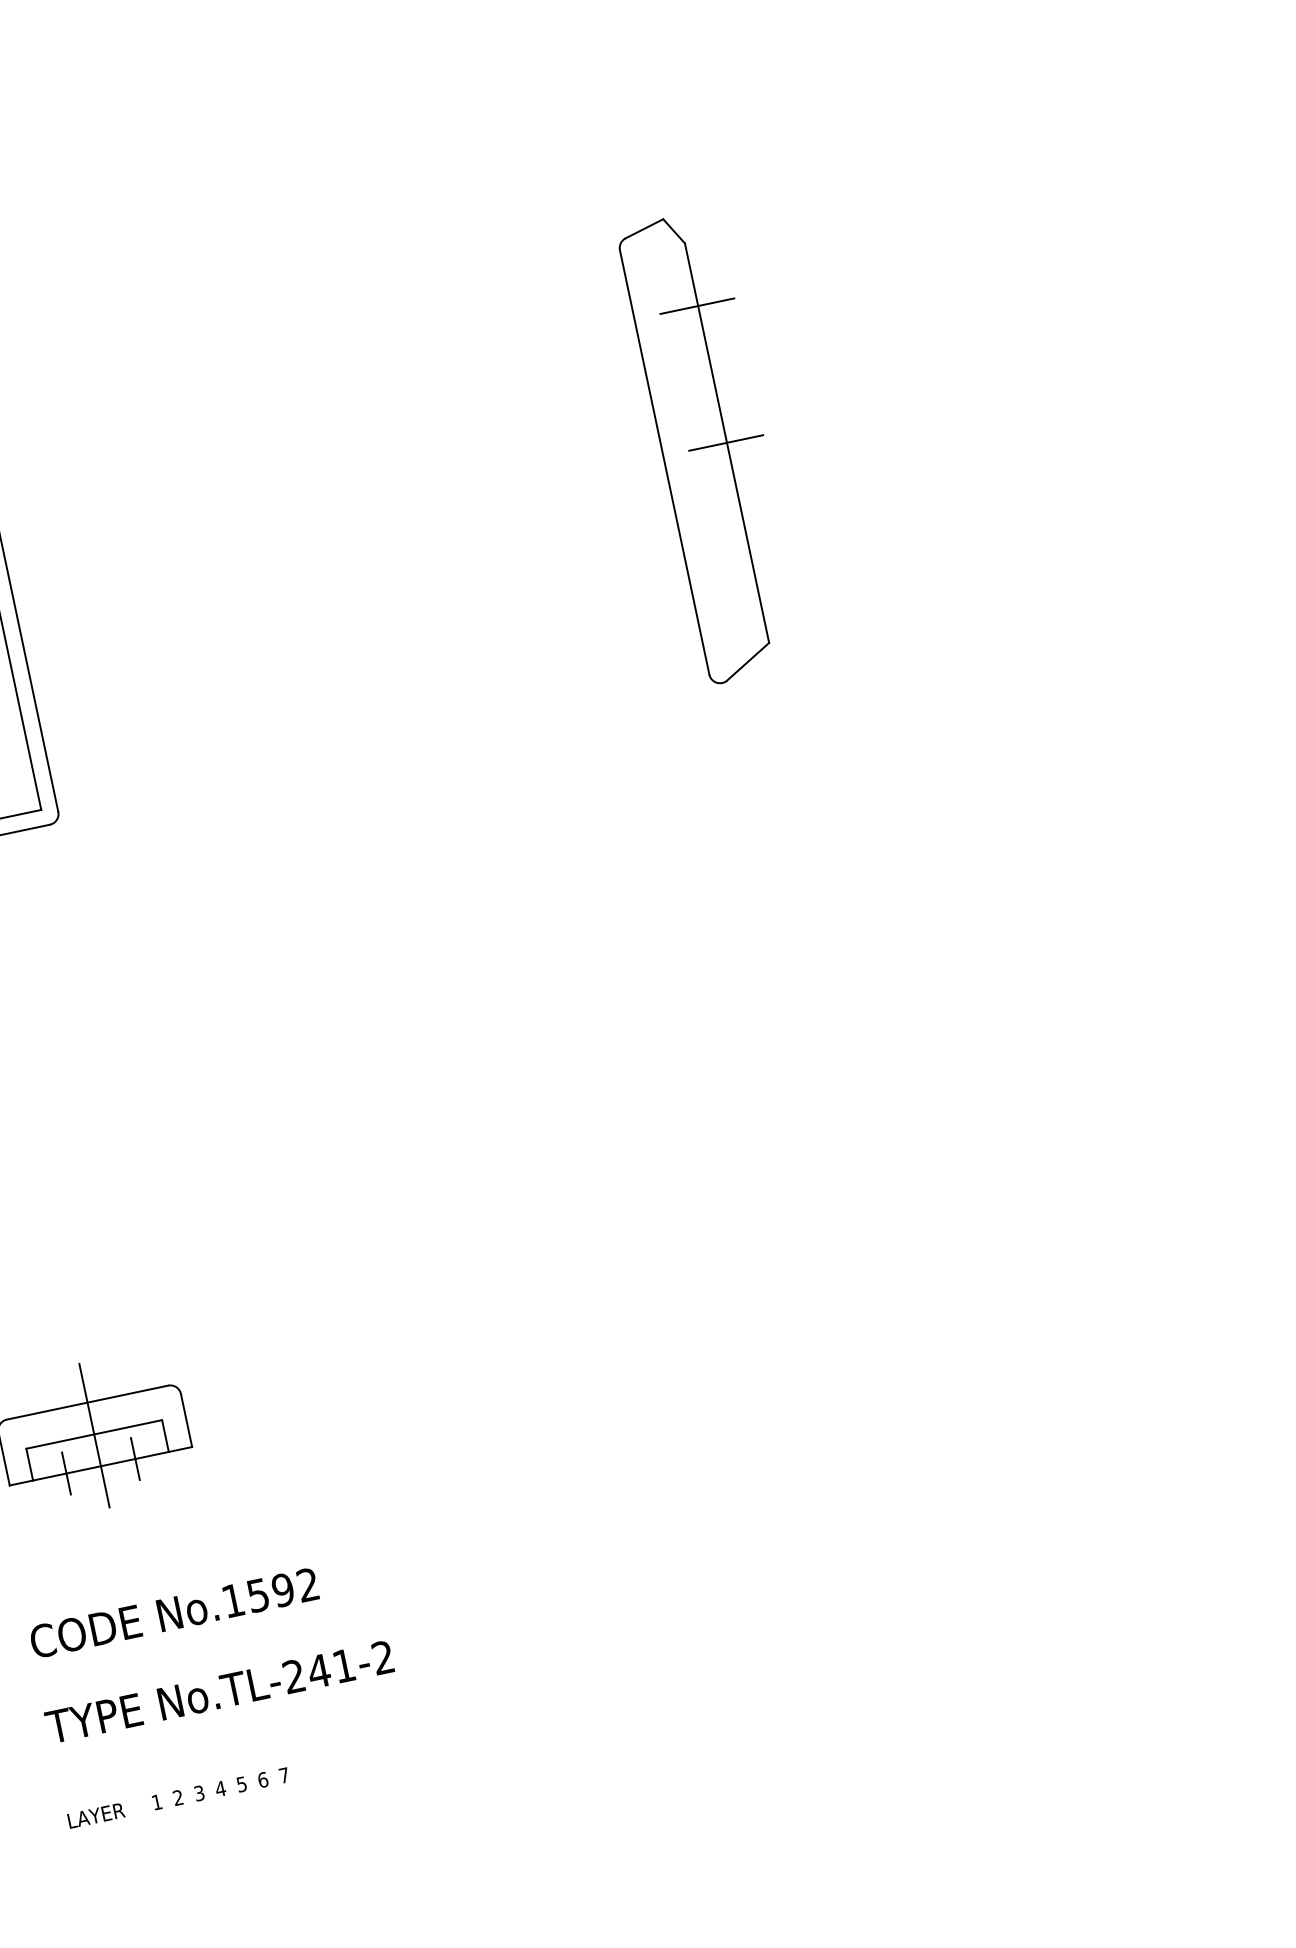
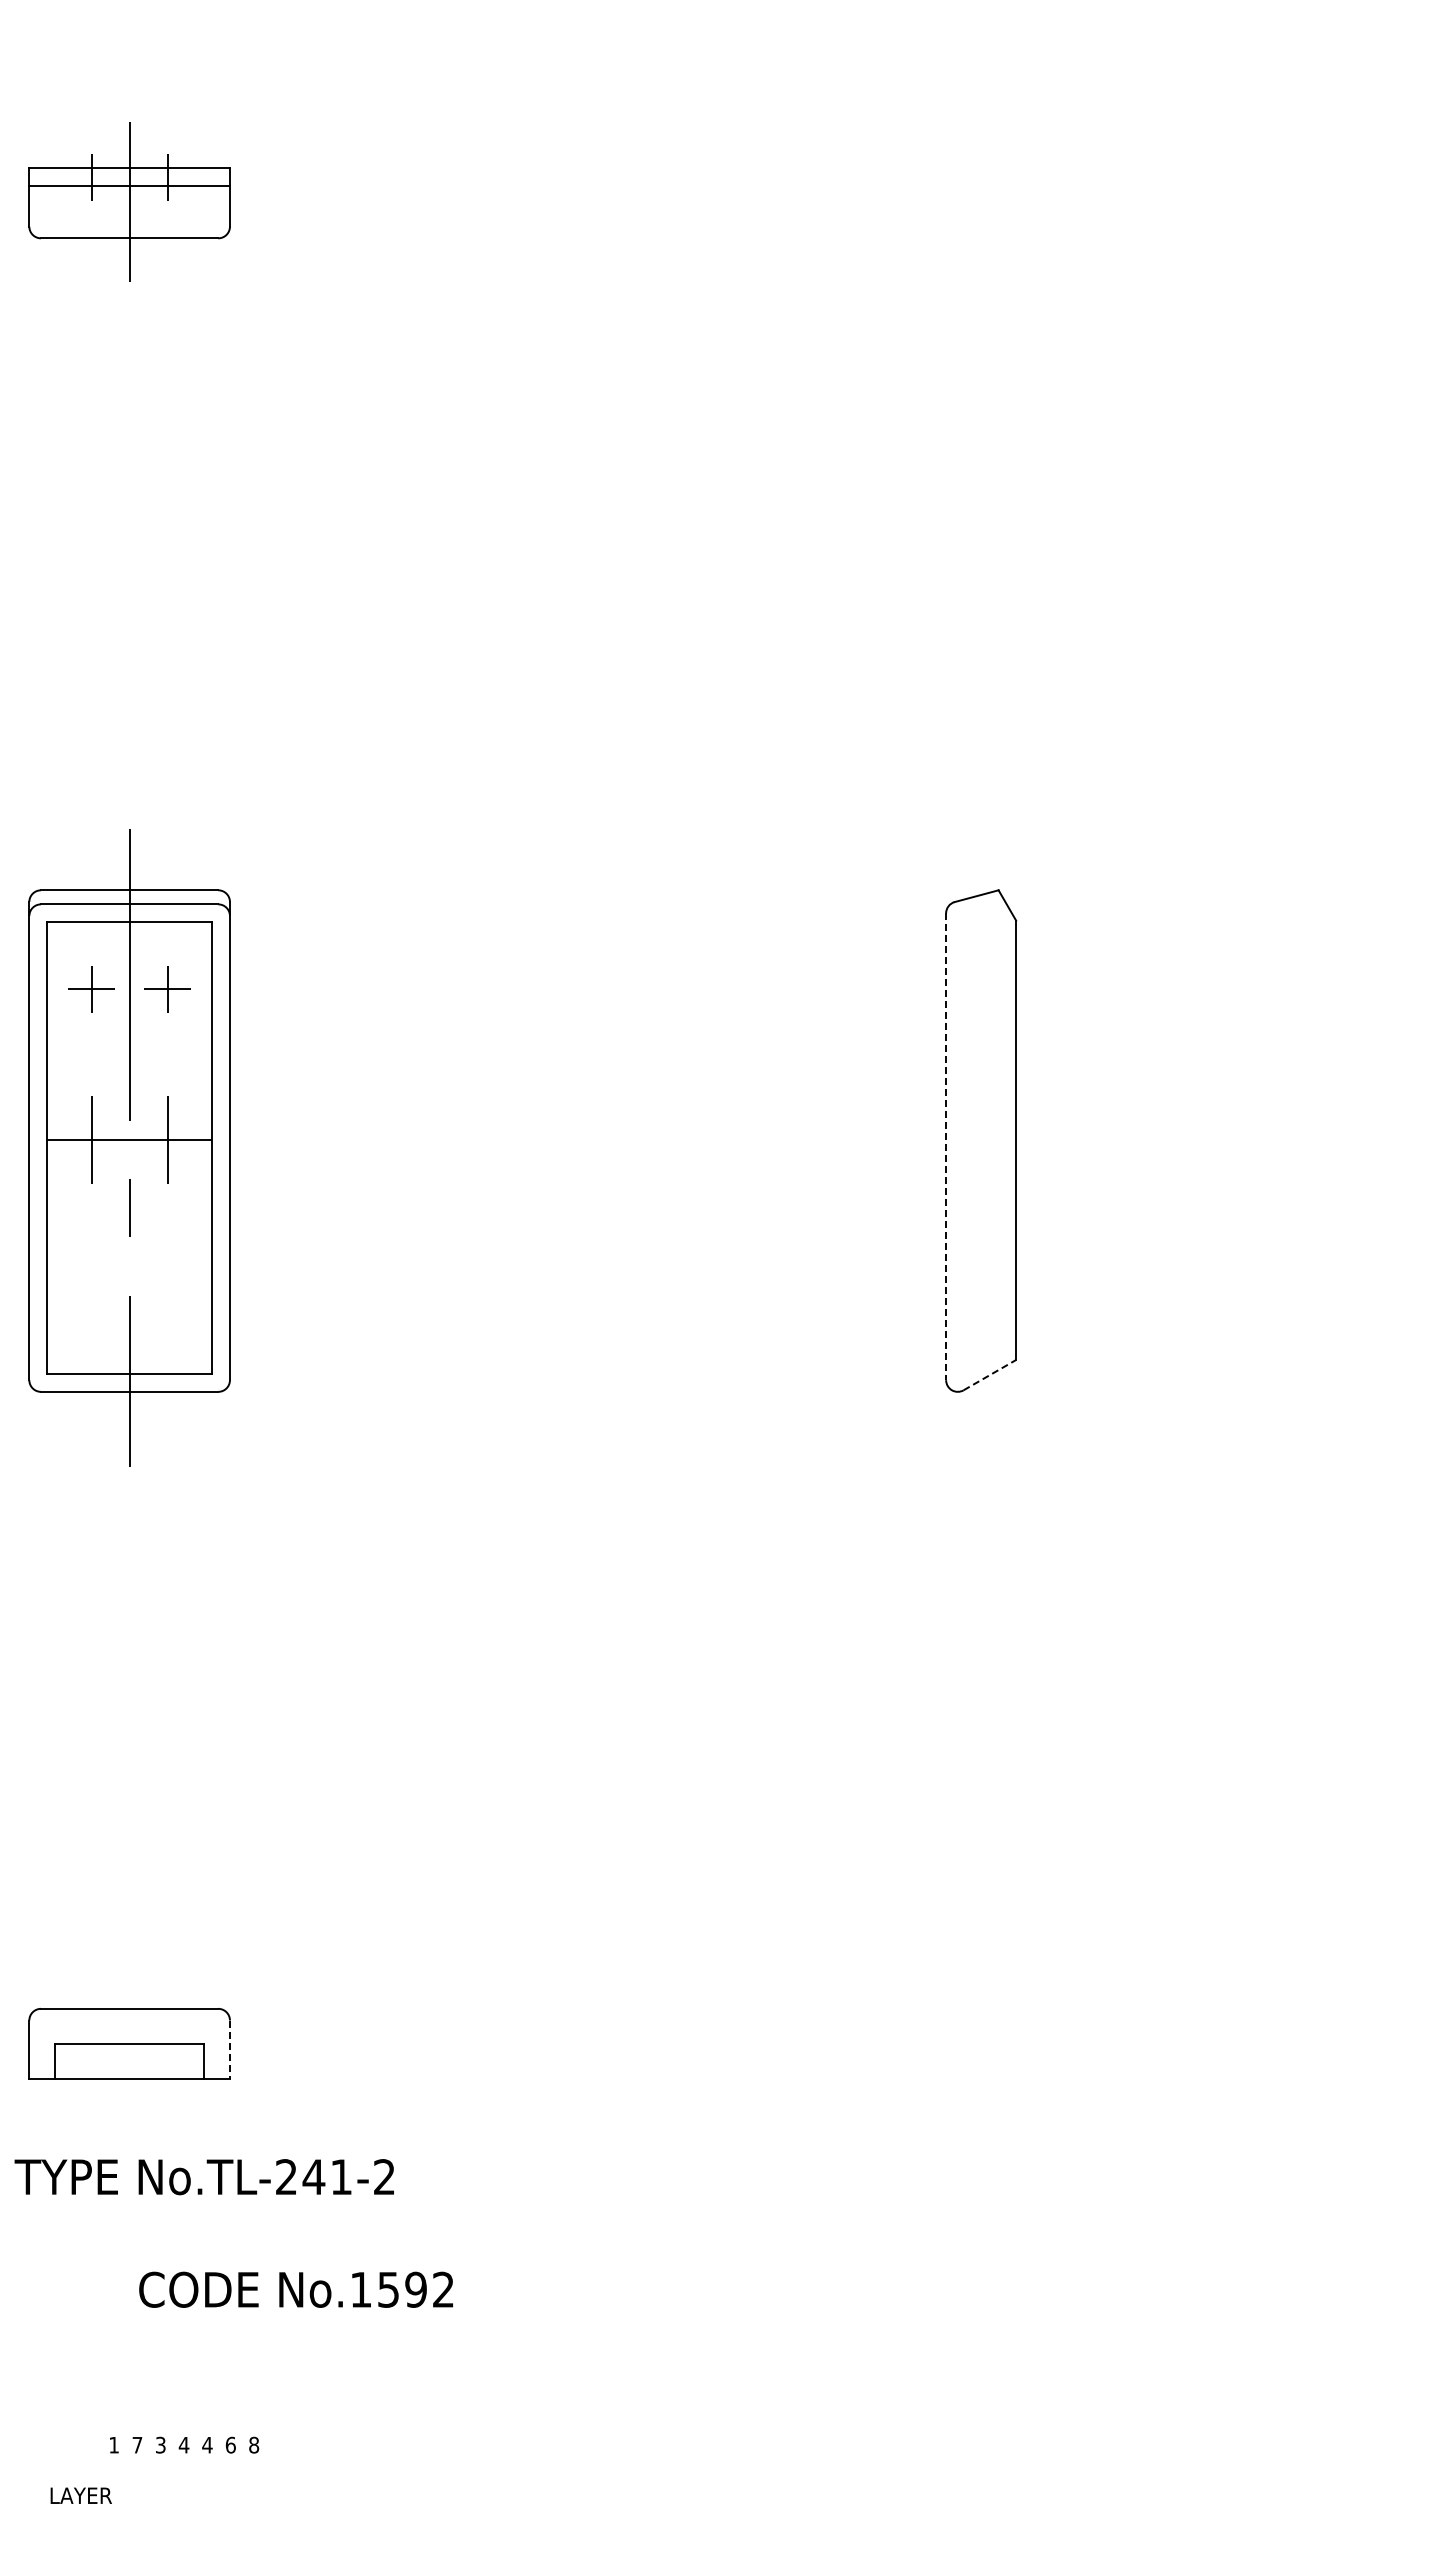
line: (696, 306) -> (1014, 989), removed
line: (725, 442) -> (1014, 1139), removed
line: (665, 463) -> (946, 1147), solid -> dashed
line: (748, 661) -> (990, 1374), solid -> dashed
line: (186, 1421) -> (229, 2050), solid -> dashed
line: (94, 1435) -> (129, 2045), removed
line: (135, 1458) -> (167, 2078), removed
line: (66, 1473) -> (91, 2078), removed
text: (173, 1613) -> (295, 2289), moved
text: (218, 1692) -> (203, 2177), moved
text: (284, 1774) -> (254, 2444), 7 -> 8
text: (241, 1784) -> (207, 2445), 5 -> 4
text: (178, 1797) -> (137, 2444), 2 -> 7
text: (95, 1815) -> (80, 2495), moved

